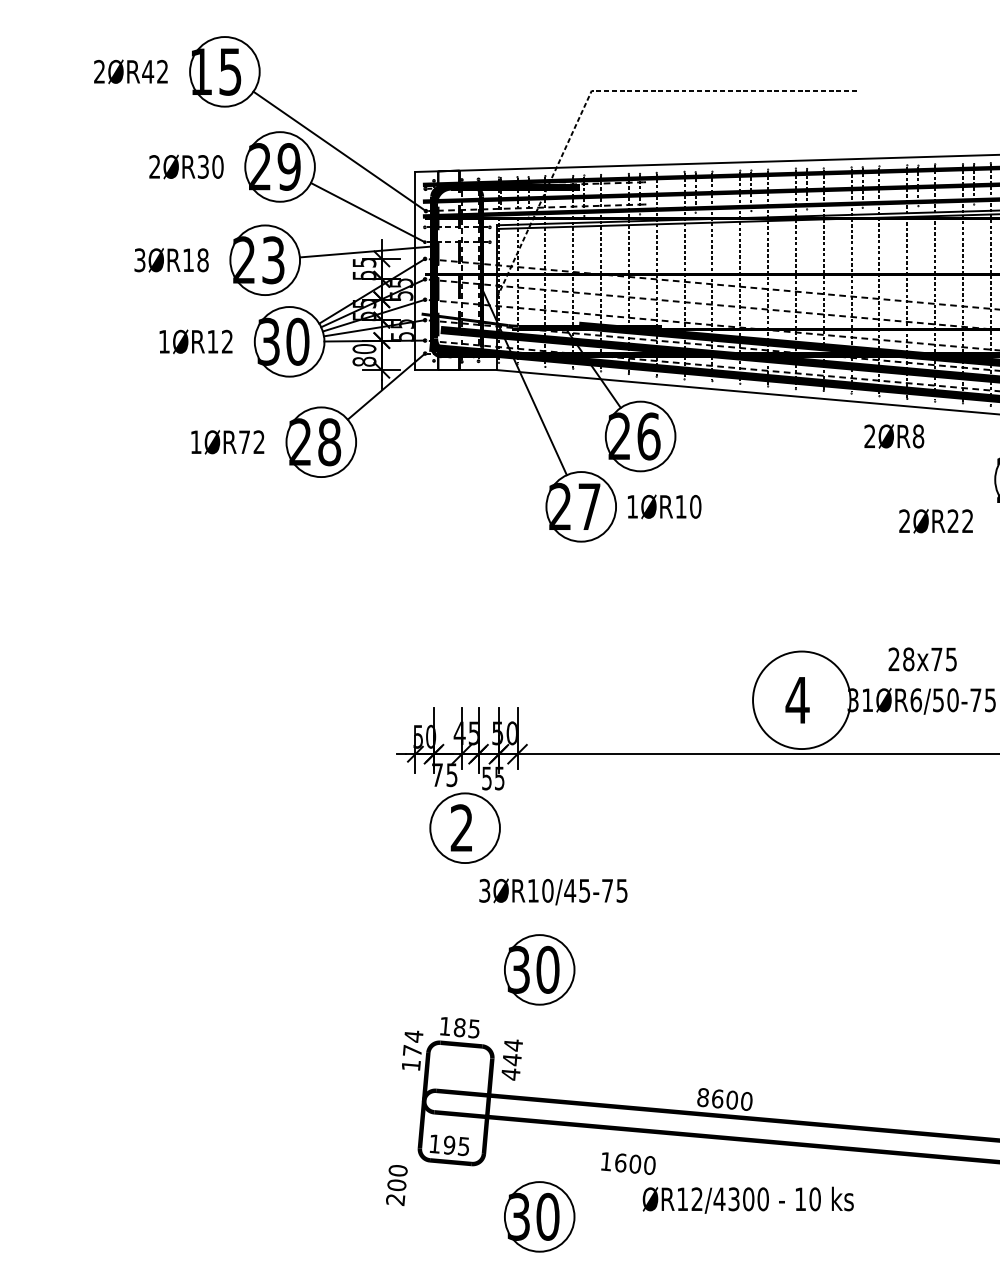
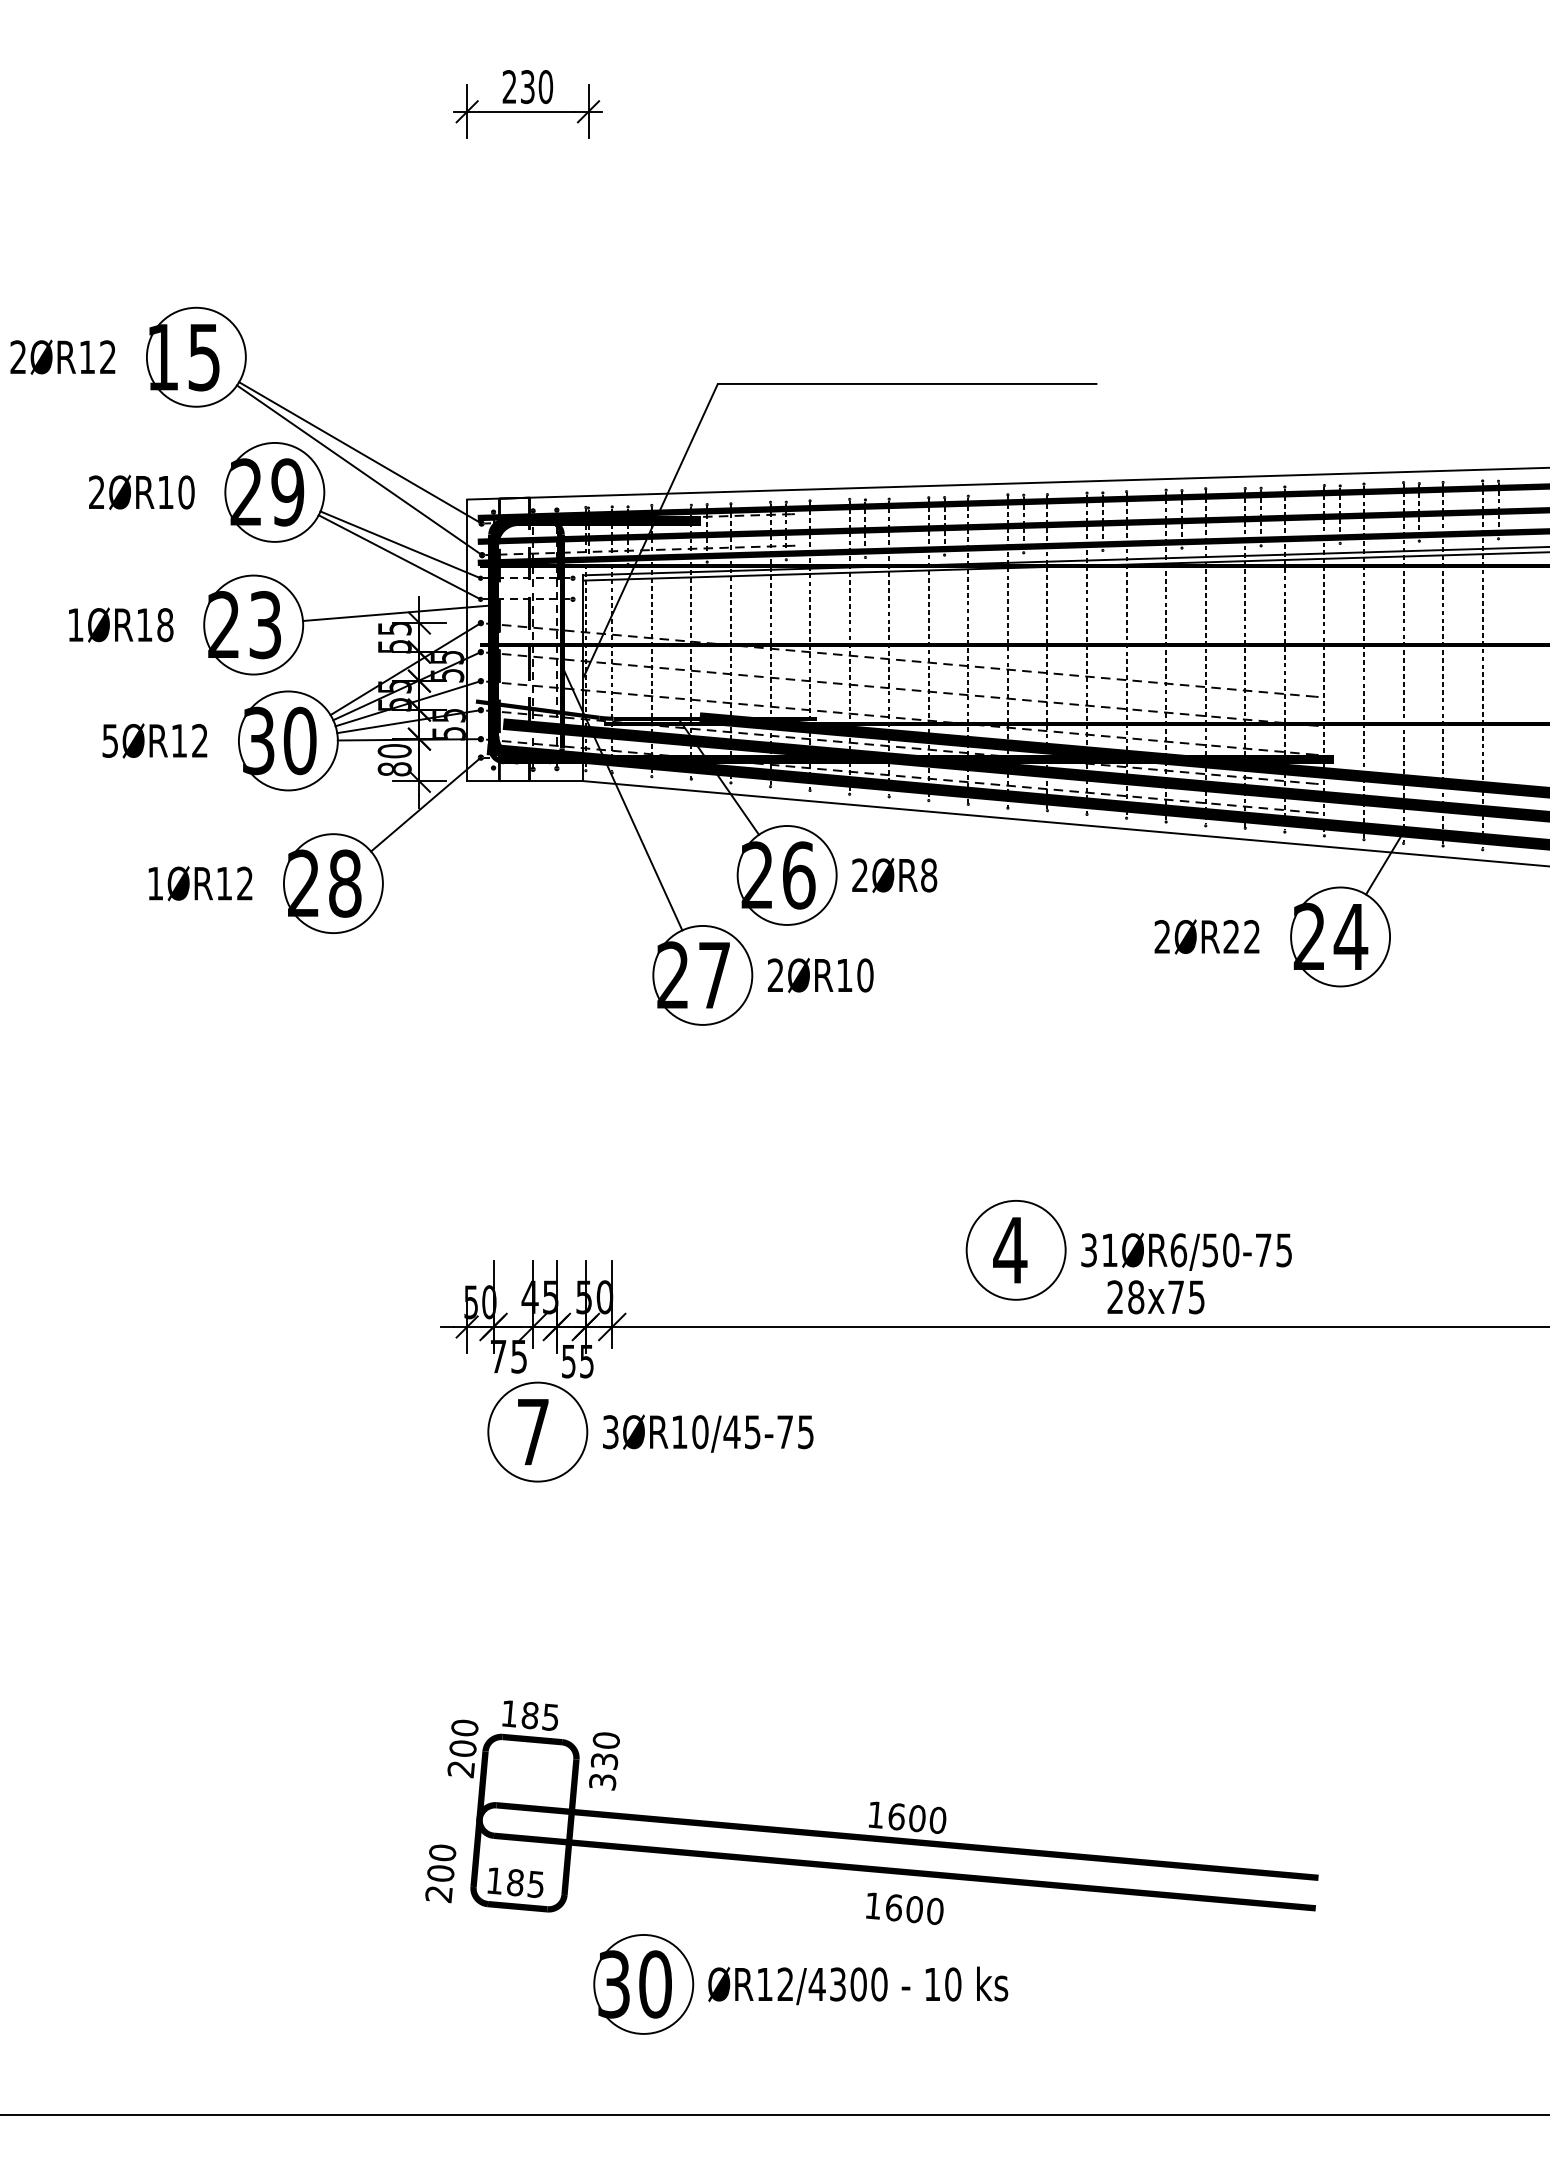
text: (147, 71) -> (86, 356), 2ØR42 -> 2ØR12
line: (611, 90) -> (745, 383), dashed -> solid
line: (340, 138) -> (360, 452), added
text: (203, 167) -> (165, 492), 2ØR30 -> 2ØR10
line: (368, 203) -> (400, 544), added
text: (139, 260) -> (75, 625), 3ØR18 -> 1ØR18
text: (163, 341) -> (109, 740), 1ØR12 -> 5ØR12
text: (894, 436) -> (894, 875), moved
text: (244, 442) -> (224, 883), 1ØR72 -> 1ØR12
text: (632, 506) -> (775, 974), 1ØR10 -> 2ØR10
text: (935, 520) -> (1206, 936), moved
text: (922, 659) -> (1155, 1297), moved
circle: (801, 699) -> (1015, 1249), size x0.71
text: (461, 827) -> (532, 1431), 2 -> 7
text: (553, 891) -> (708, 1433), moved
part: (539, 969) -> (643, 1633), removed
text: (412, 1050) -> (462, 1748), 174 -> 200
text: (512, 1060) -> (604, 1761), 444 -> 330
text: (702, 1097) -> (875, 1814), 8600 -> 1600
text: (449, 1145) -> (515, 1882), 195 -> 185
text: (628, 1163) -> (904, 1908), moved
text: (396, 1185) -> (440, 1873), moved
text: (748, 1200) -> (858, 1985), moved

